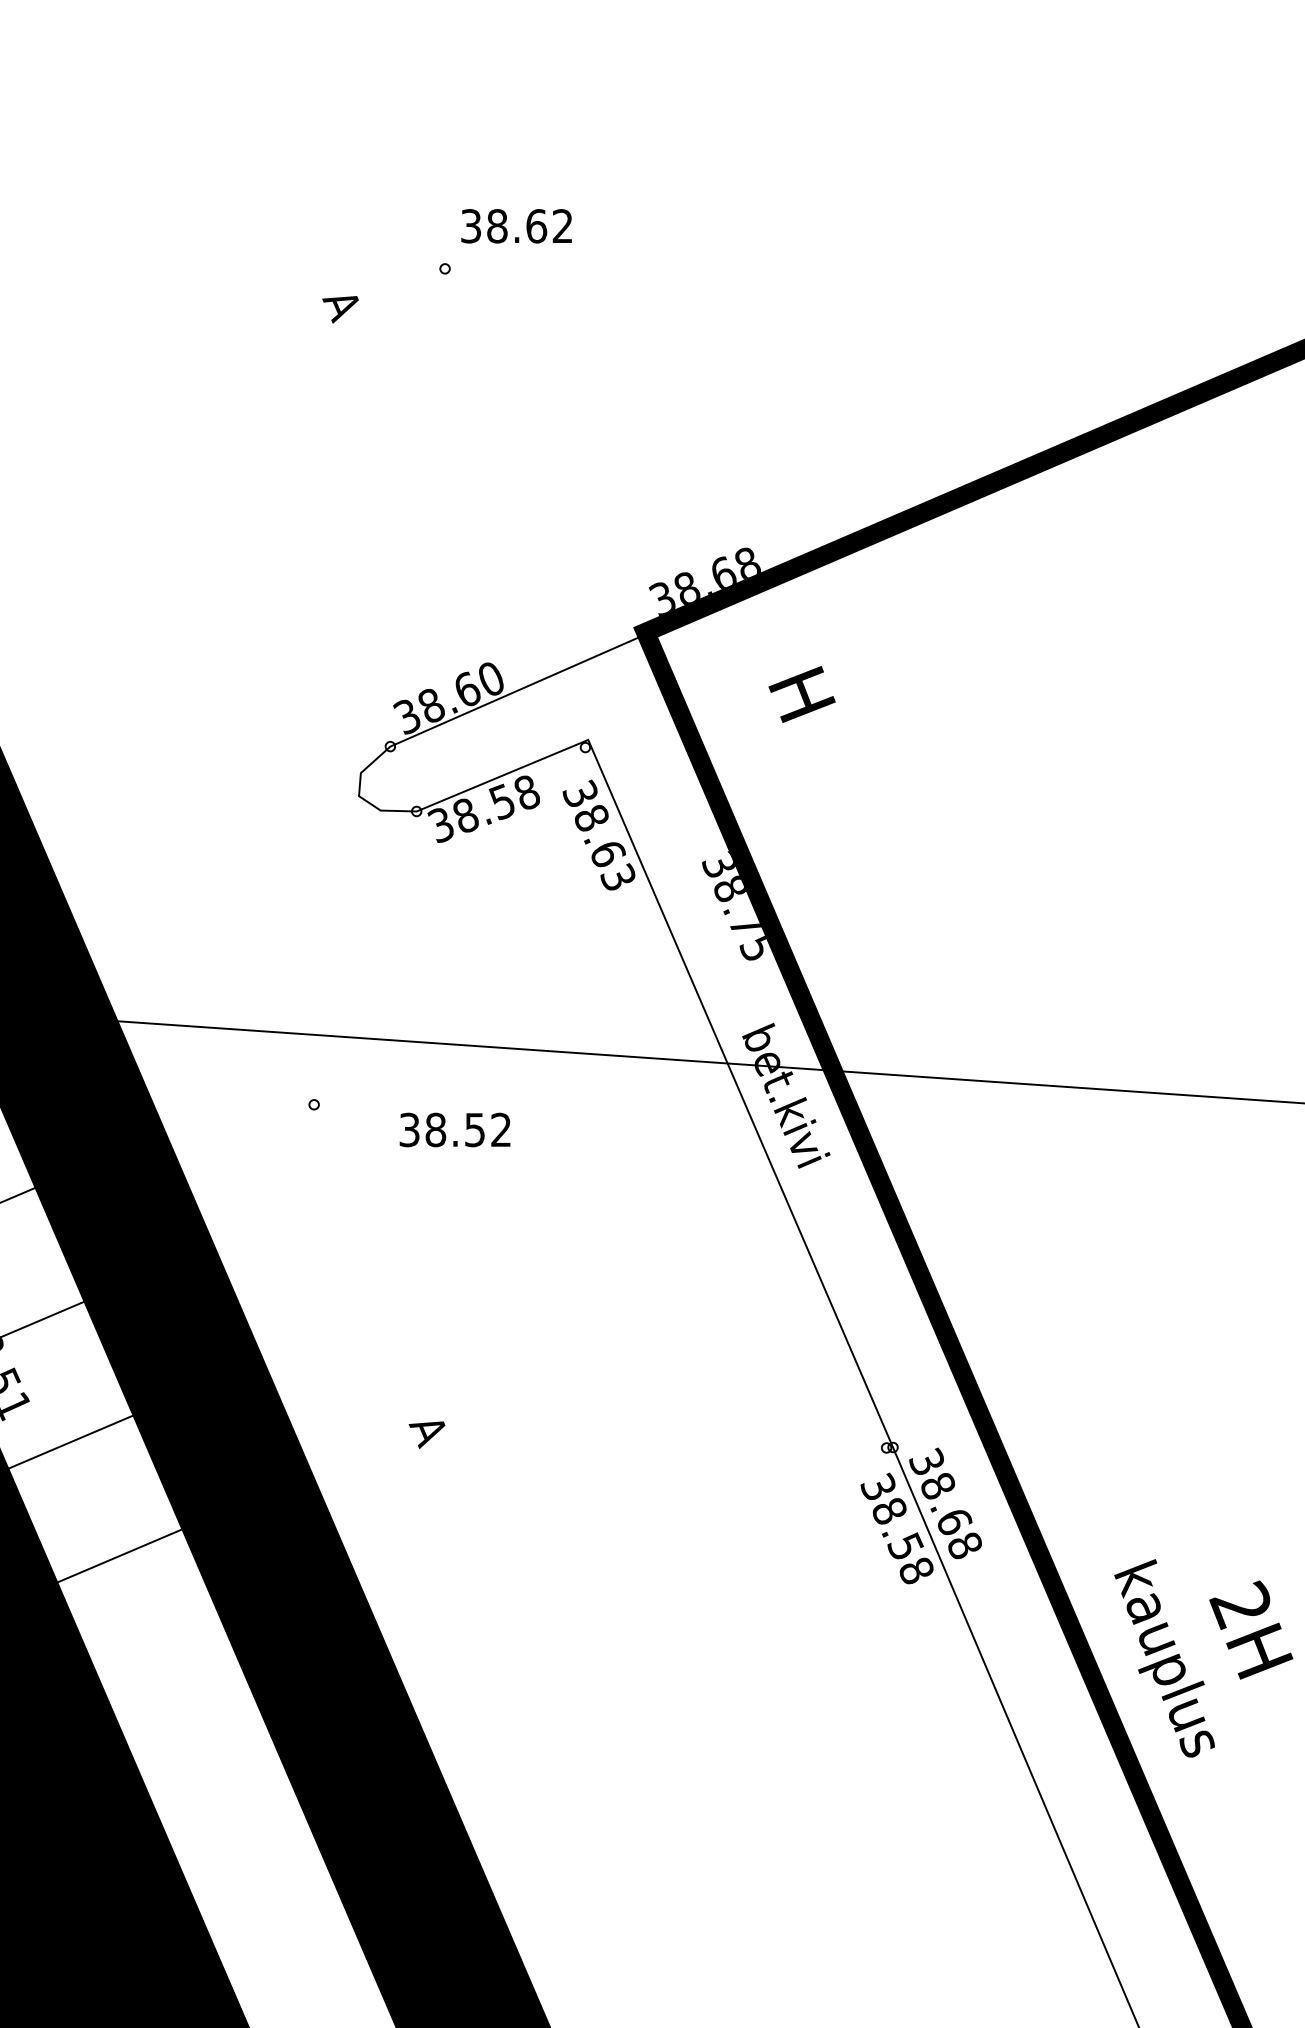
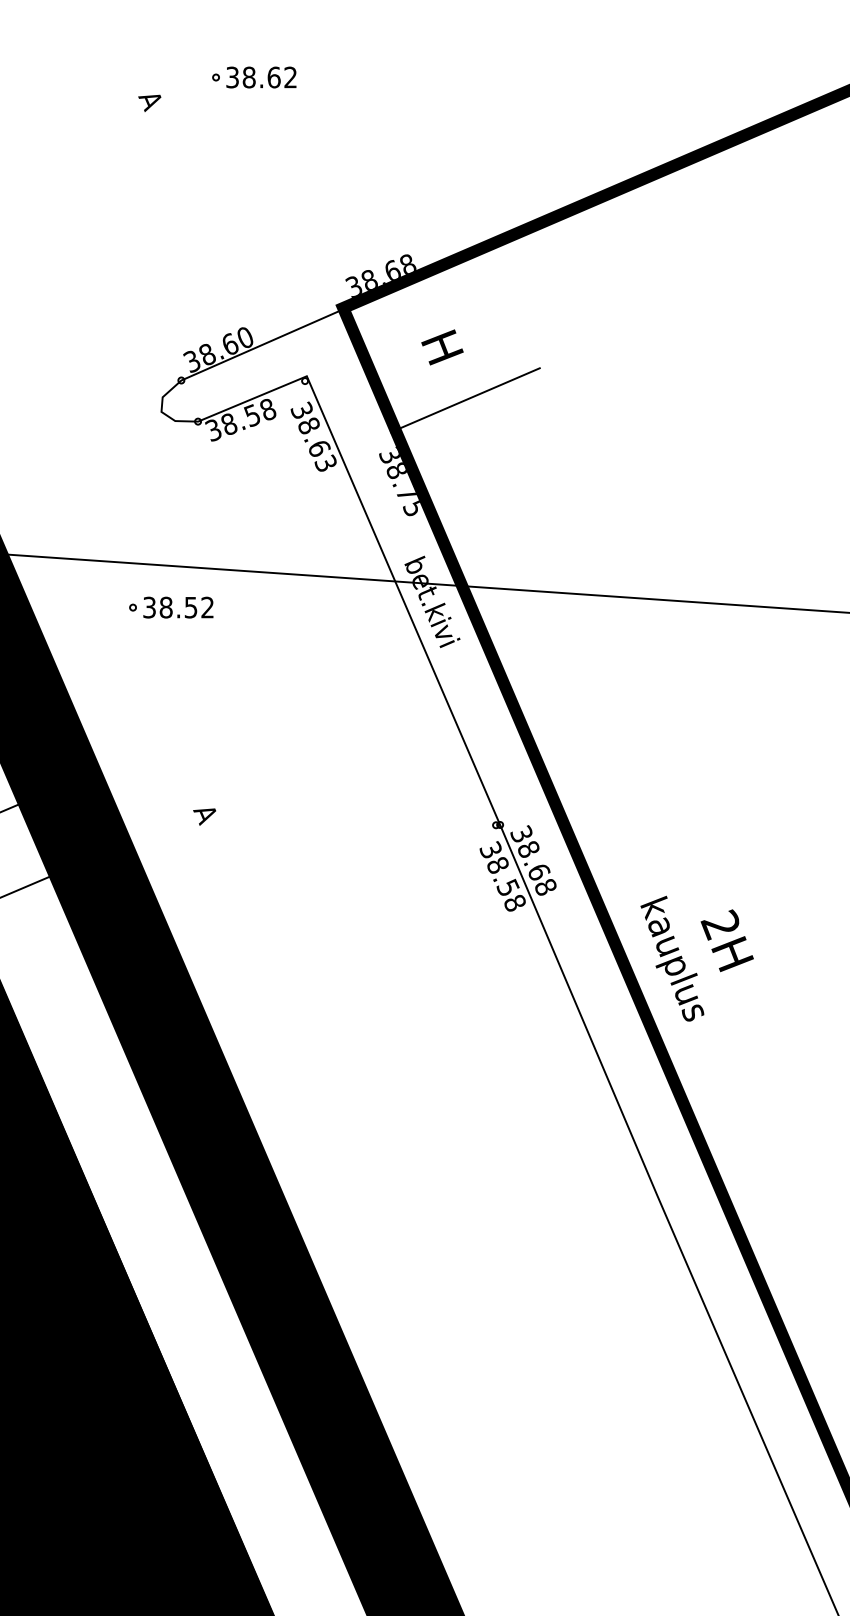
text: (516, 226) -> (261, 77), moved
line: (839, 776) -> (466, 399), added
text: (455, 1129) -> (178, 607), moved

